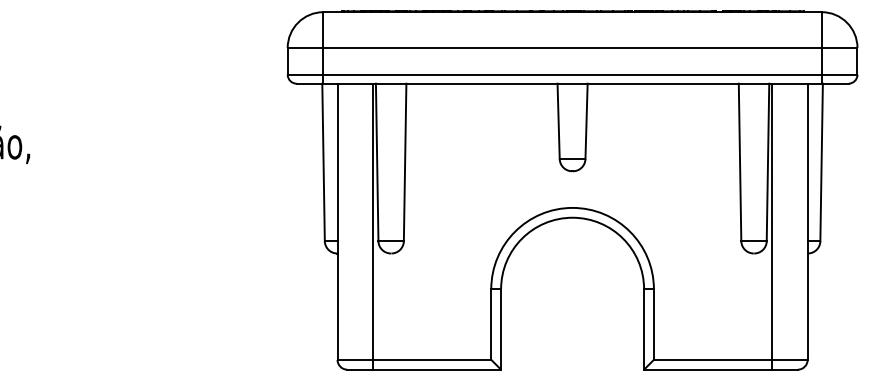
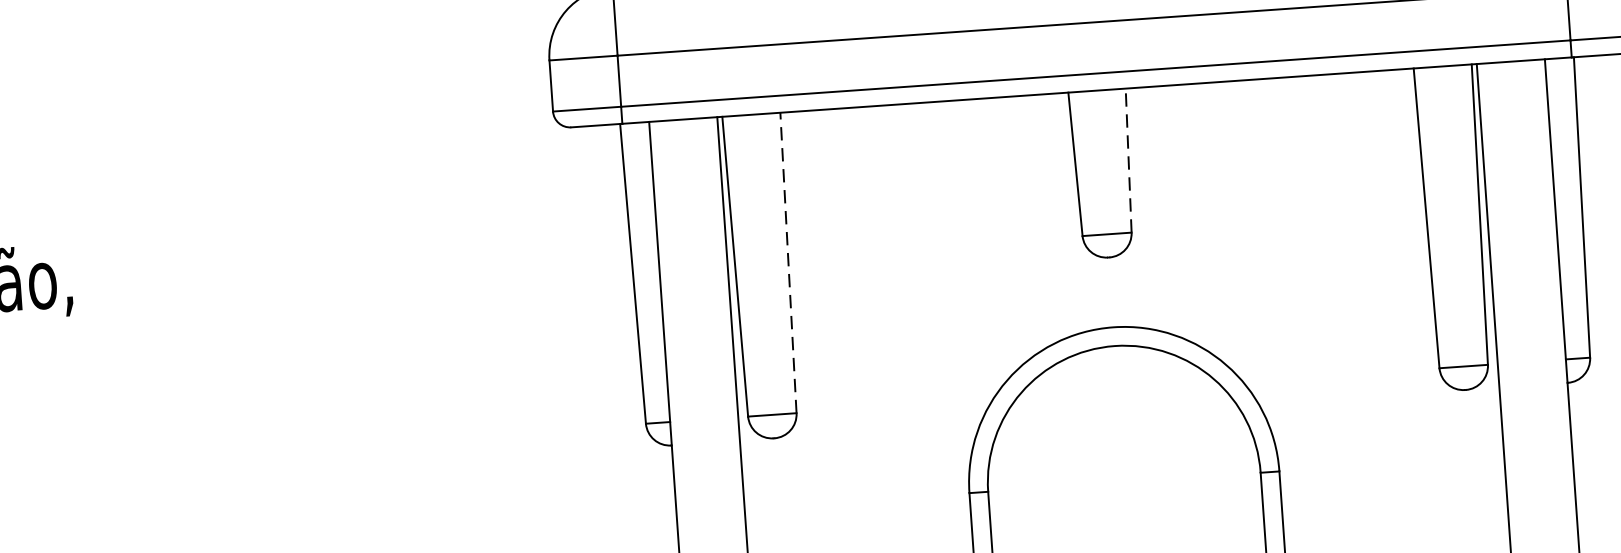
line: (586, 121) -> (1128, 160), solid -> dashed
line: (405, 162) -> (789, 263), solid -> dashed

